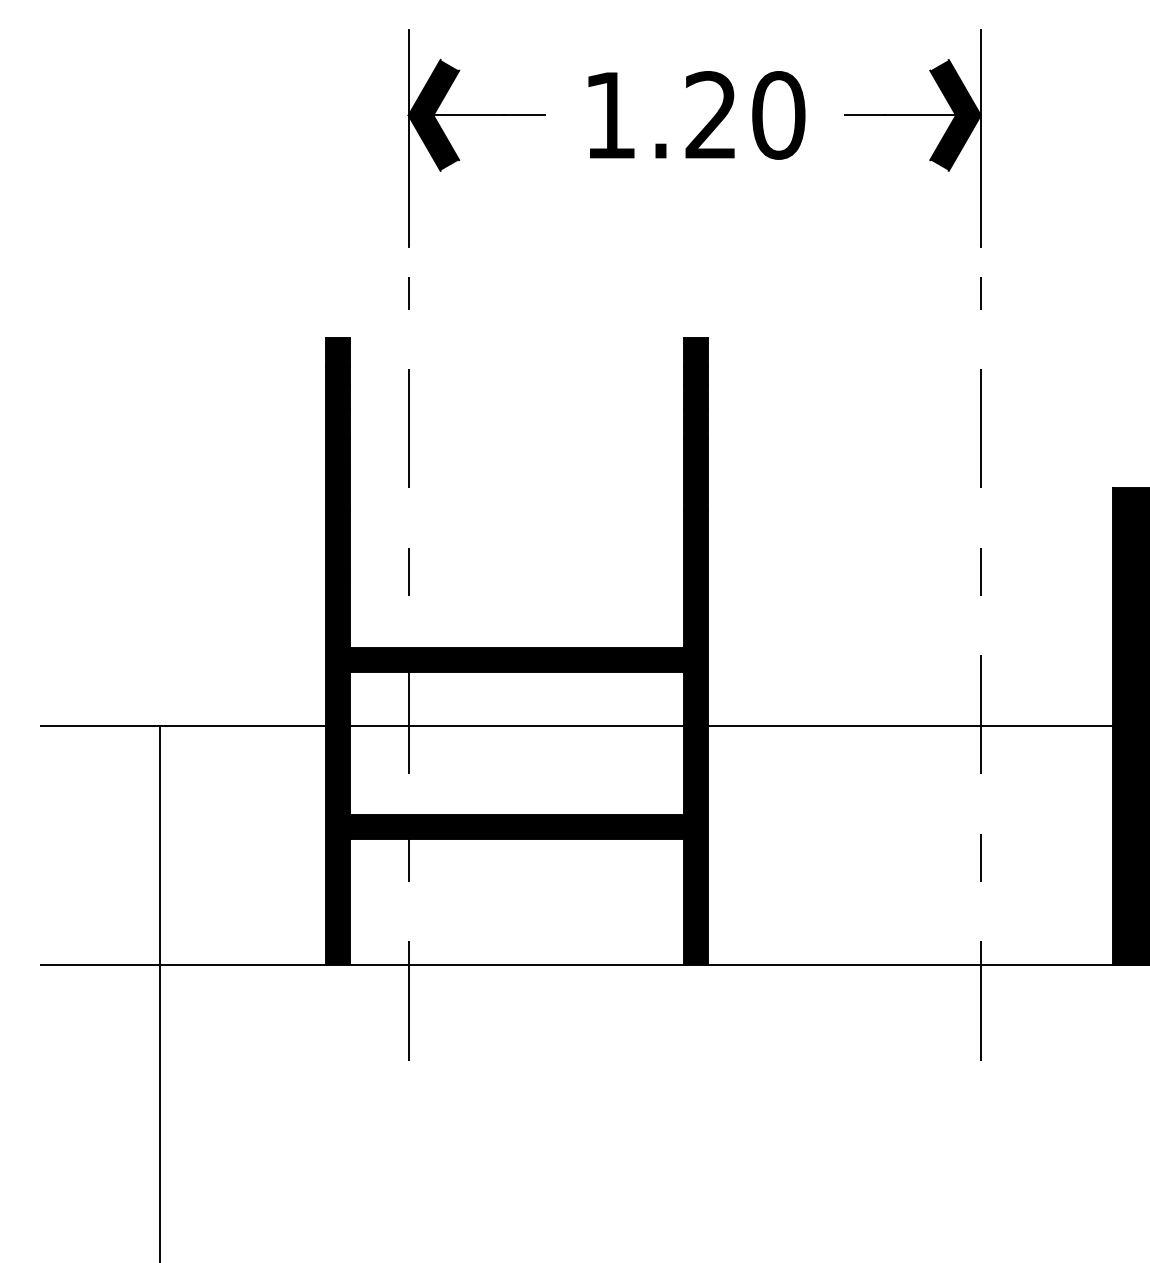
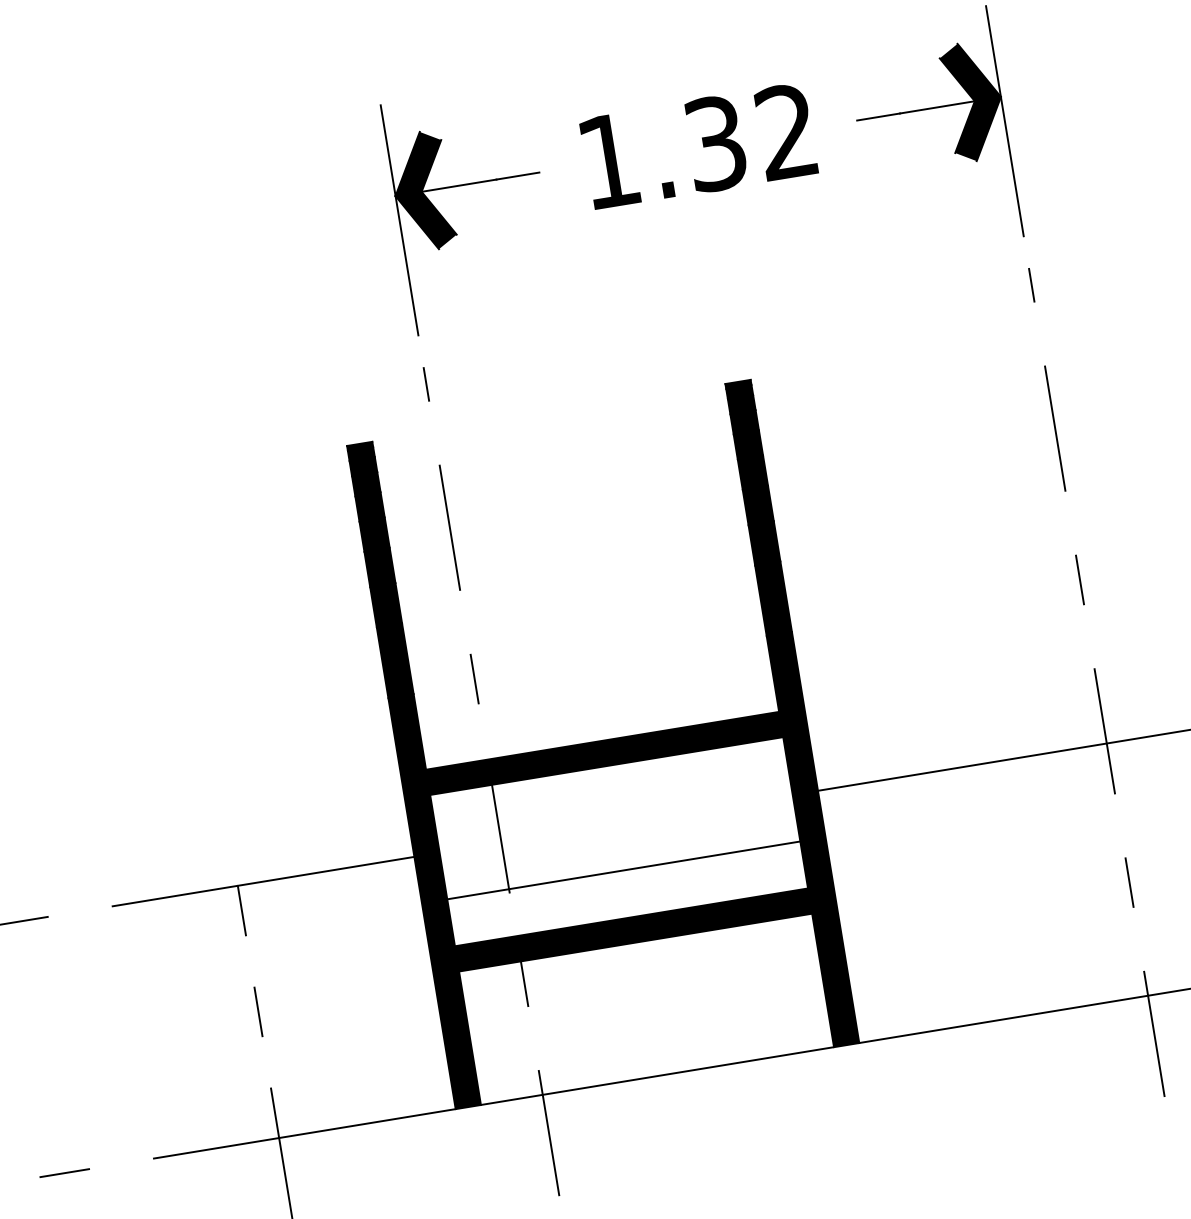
text: (745, 115) -> (752, 137), 1.20 -> 1.32
line: (516, 726) -> (623, 870), moved
line: (159, 845) -> (258, 1011), solid -> dashed

